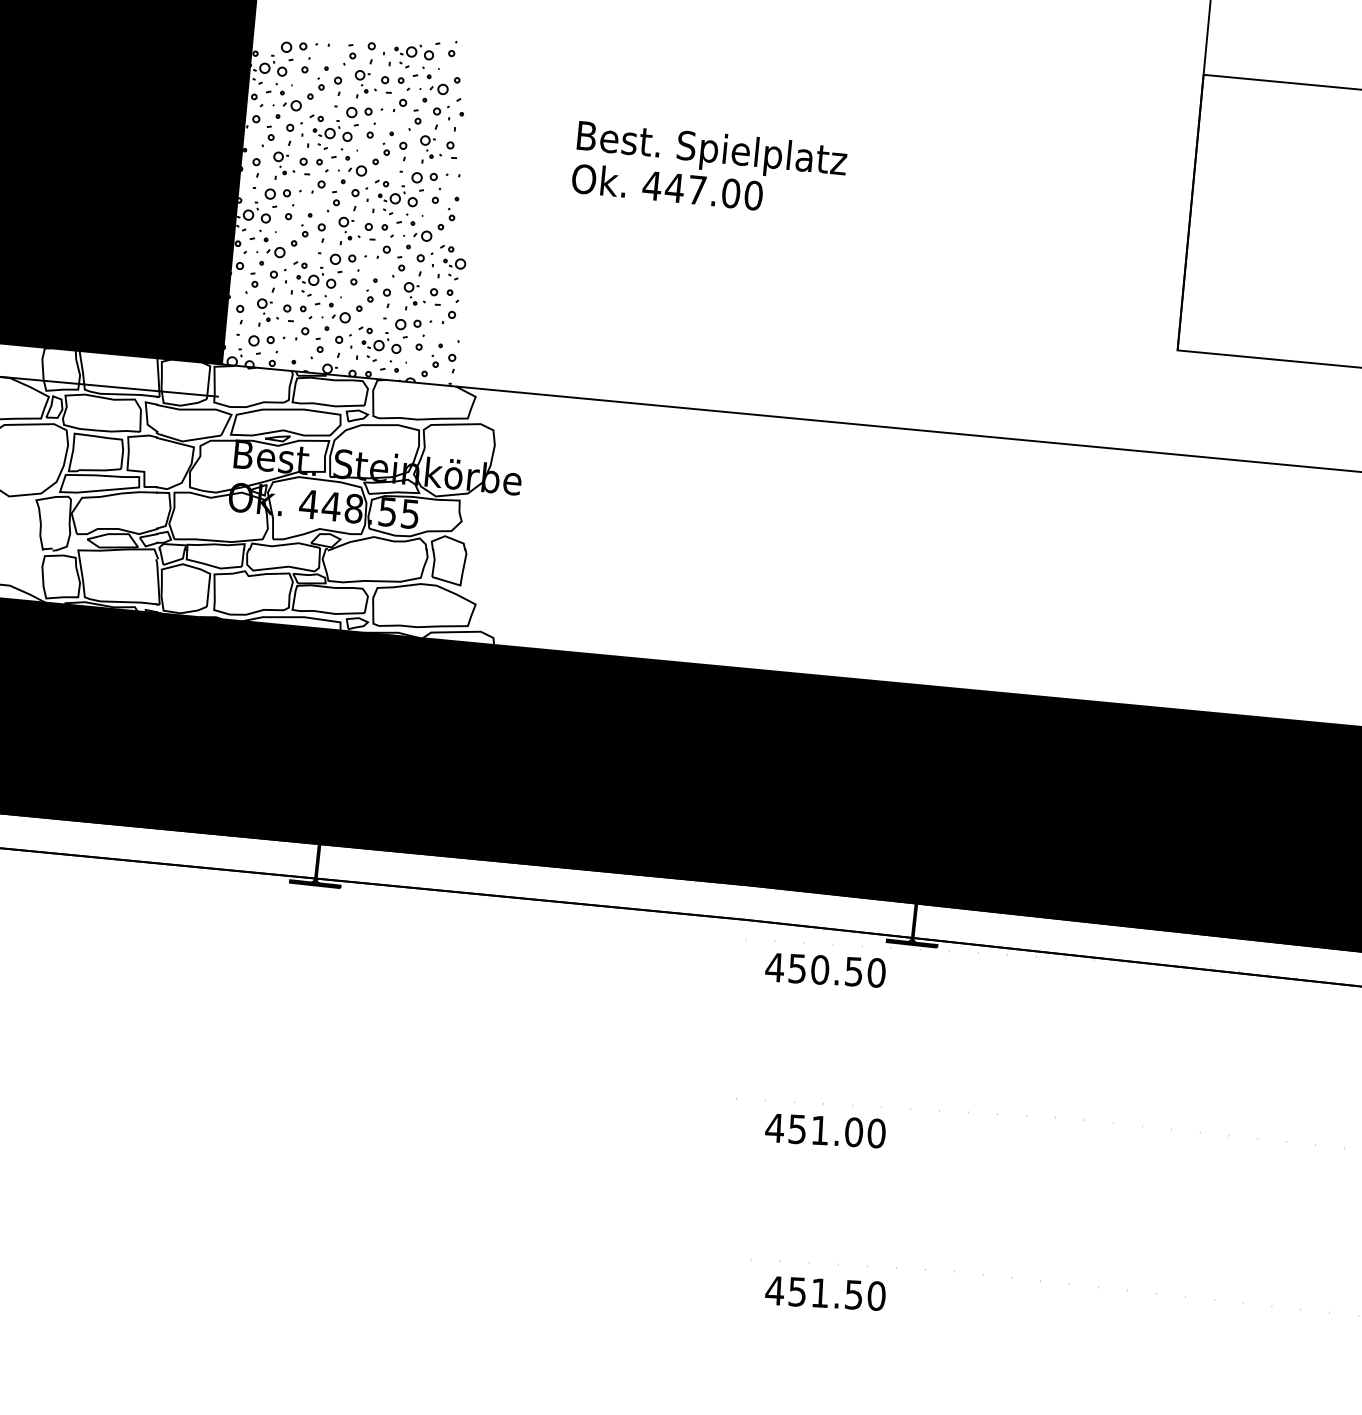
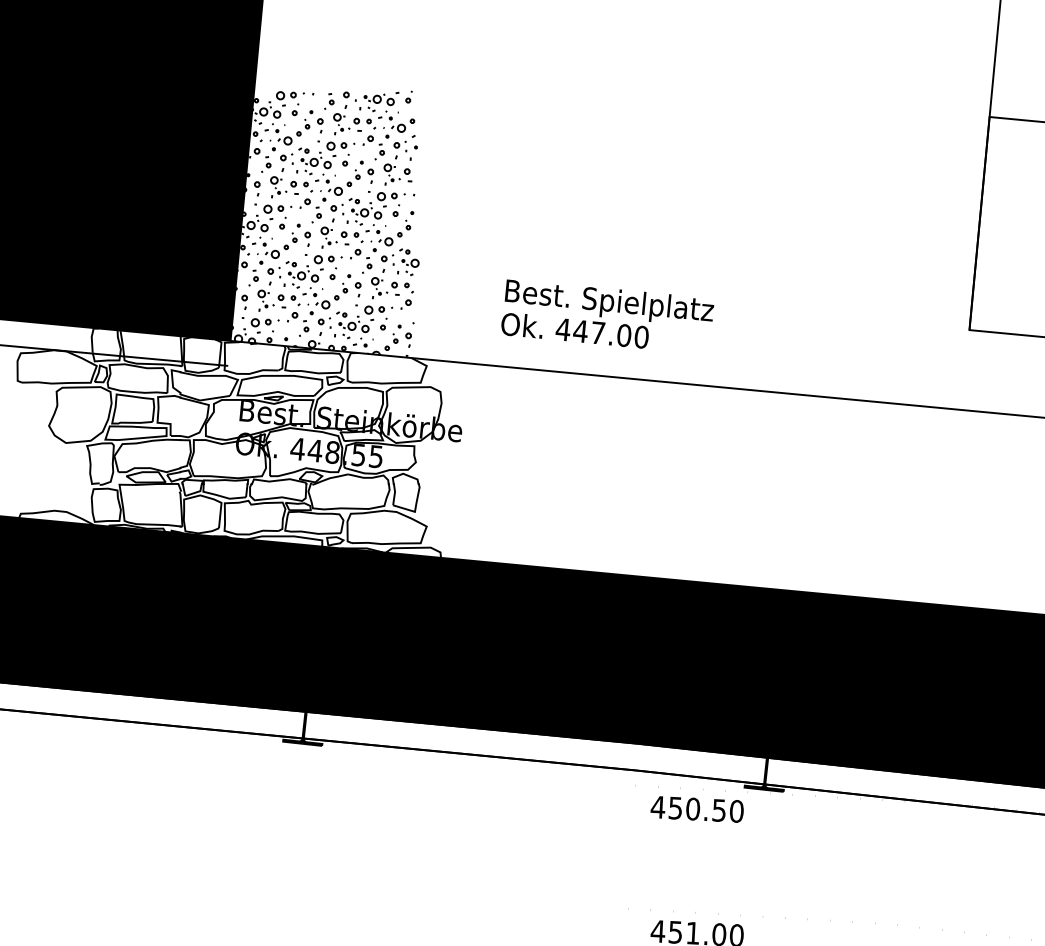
text: (709, 165) -> (607, 313), moved

